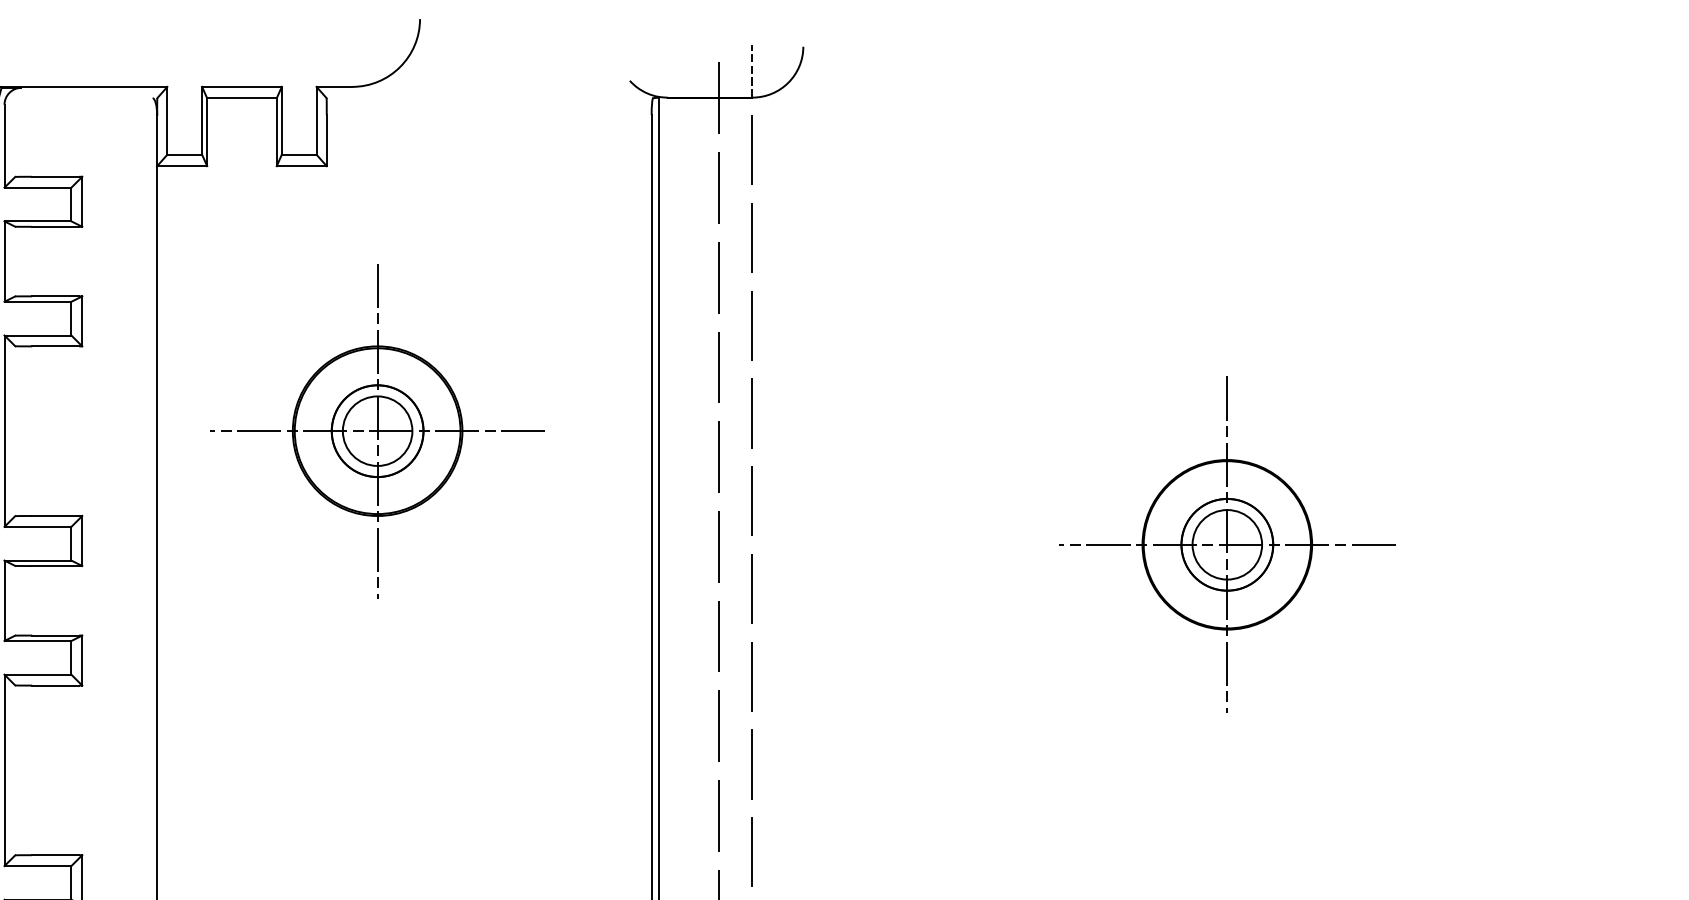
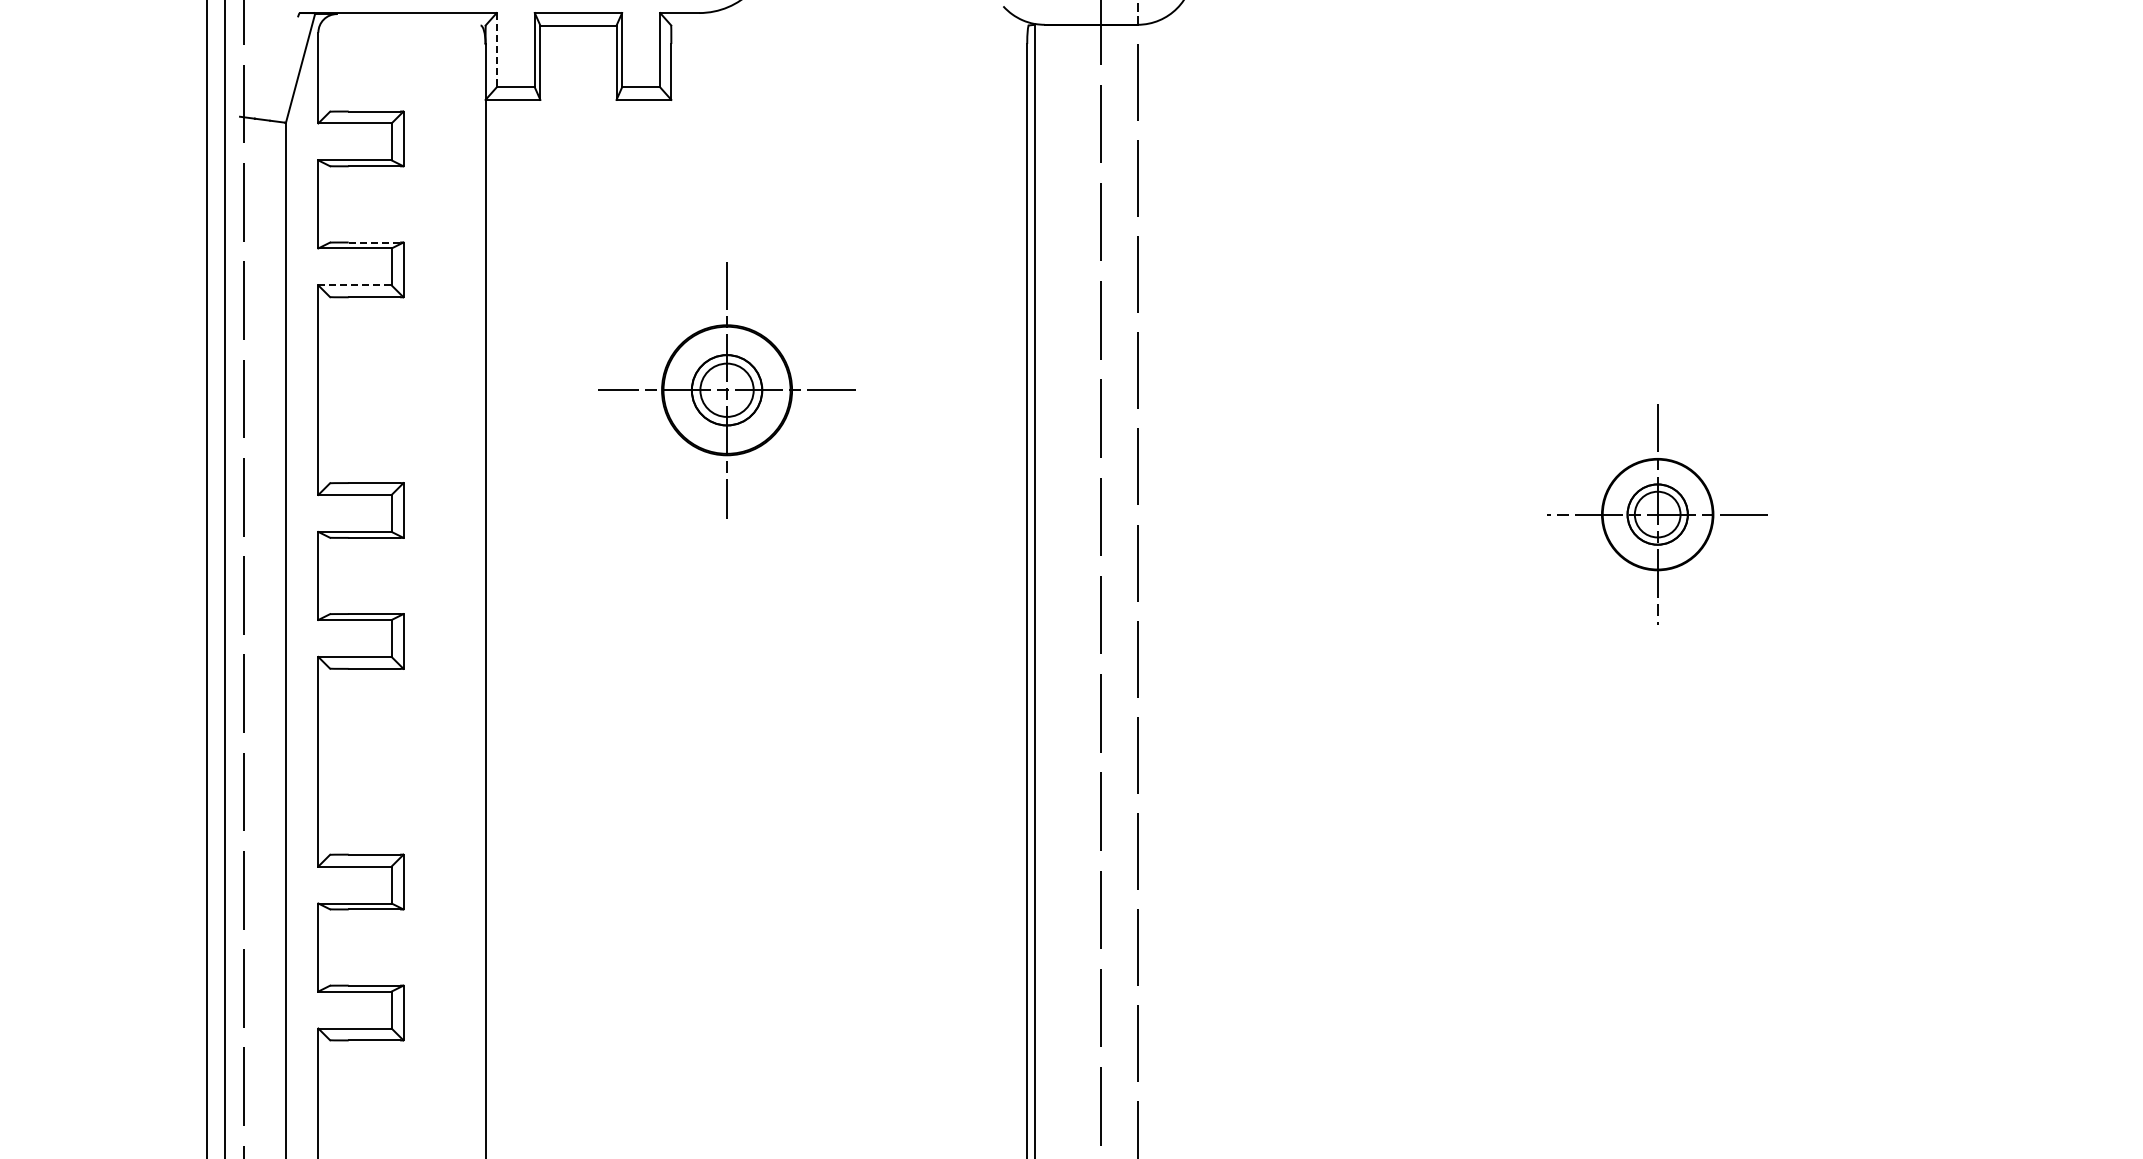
line: (167, 121) -> (496, 50), solid -> dashed
line: (55, 296) -> (374, 242), solid -> dashed
line: (38, 335) -> (355, 285), solid -> dashed
part: (377, 431) -> (726, 390), size x0.7
part: (1227, 544) -> (1657, 514), size x0.6

